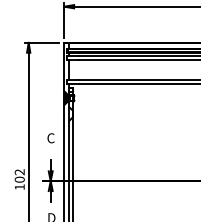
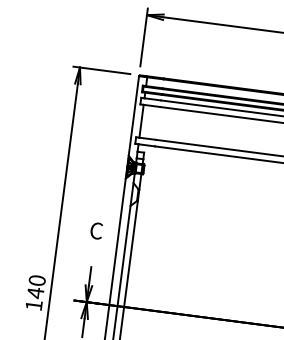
text: (19, 176) -> (35, 287), 102 -> 140

